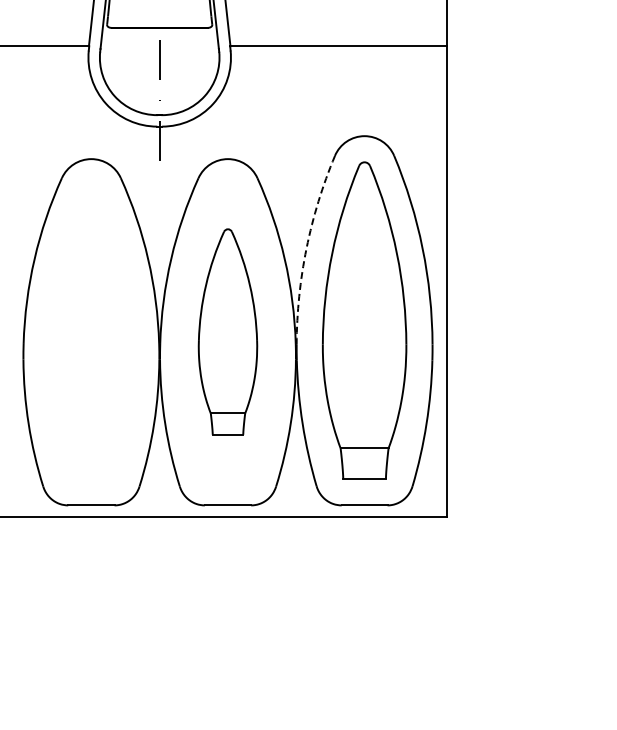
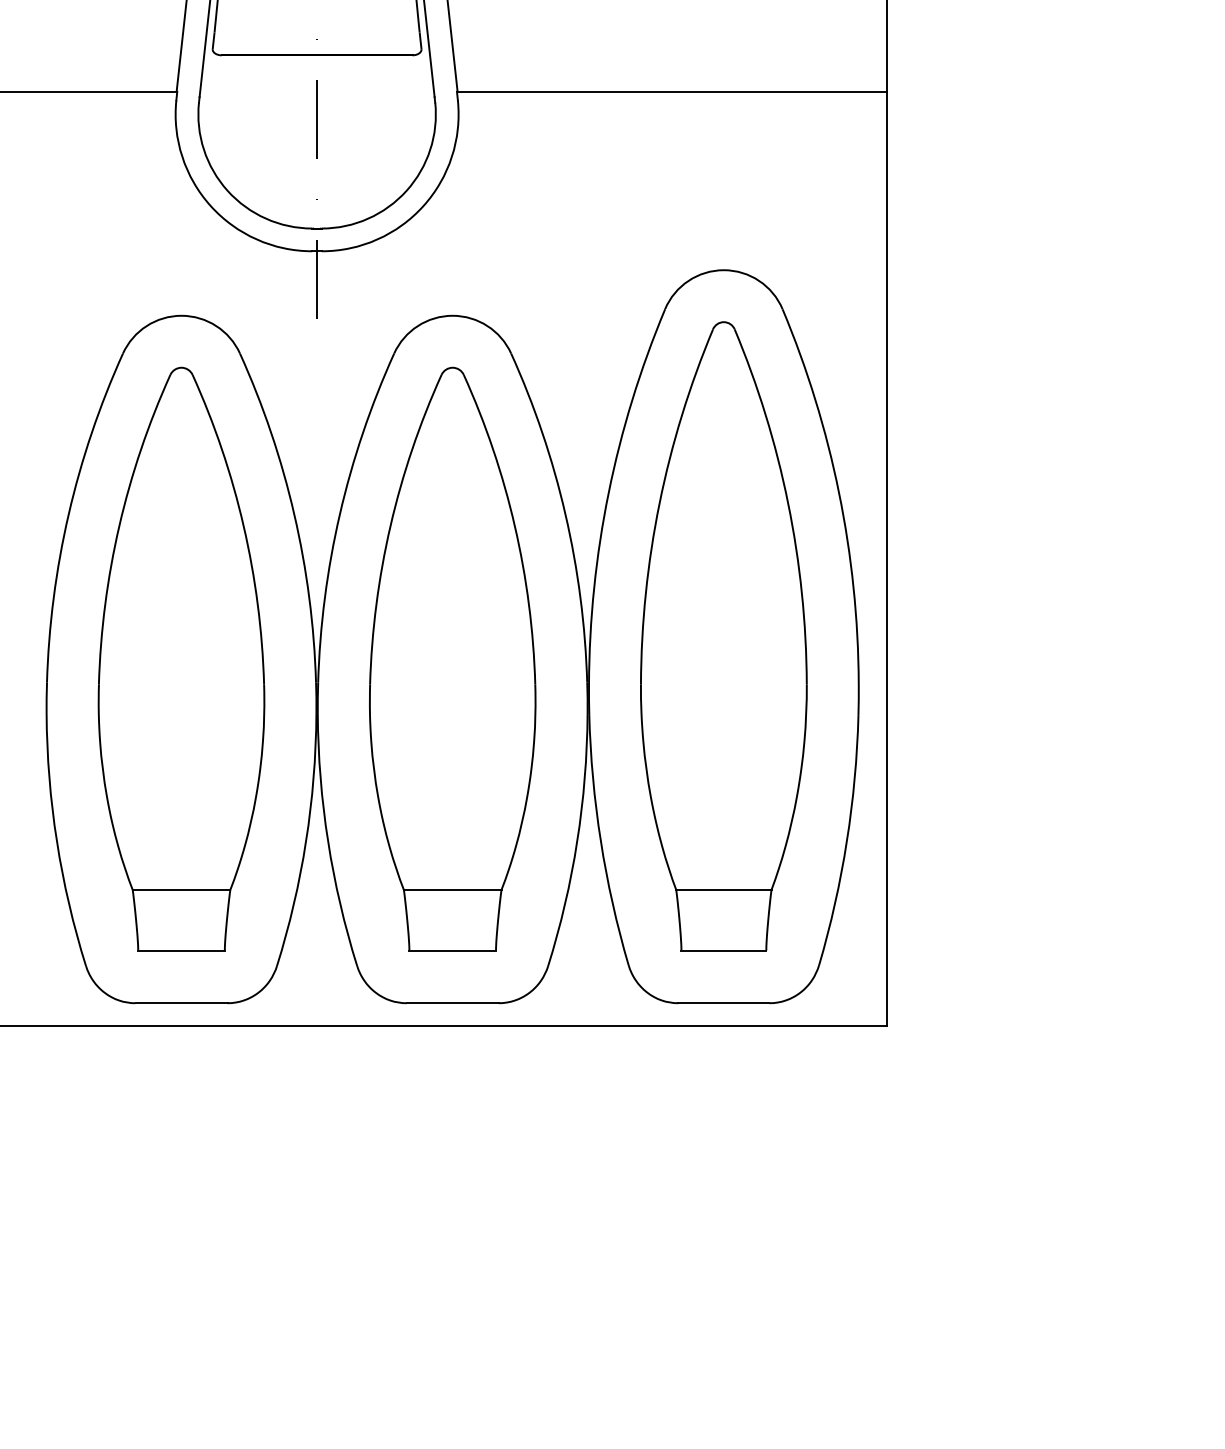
arc: (306, 248) -> (608, 493), dashed -> solid
part: (91, 331) -> (181, 657), added
part: (227, 331) -> (451, 657), size x1.43

